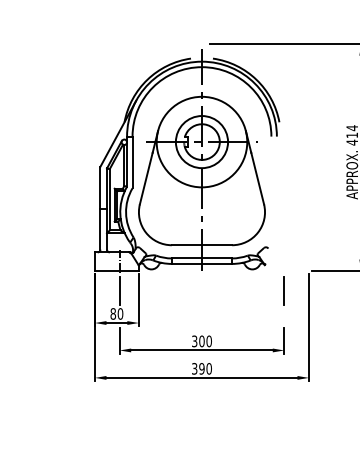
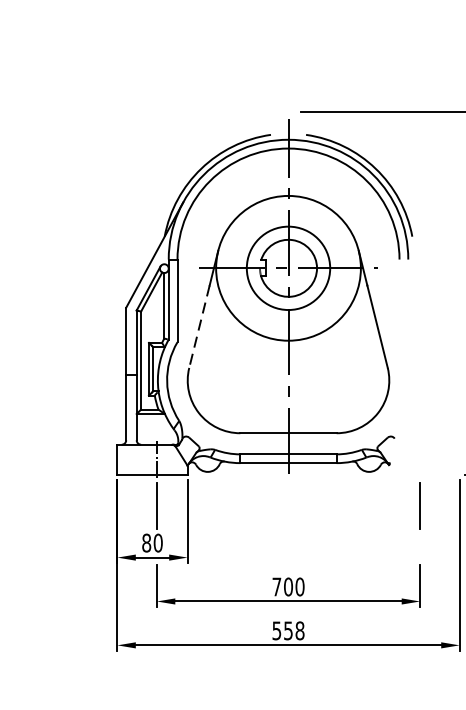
line: (146, 178) -> (199, 326), solid -> dashed
text: (194, 341) -> (276, 587), 300 -> 700
text: (201, 368) -> (287, 630), 390 -> 558

